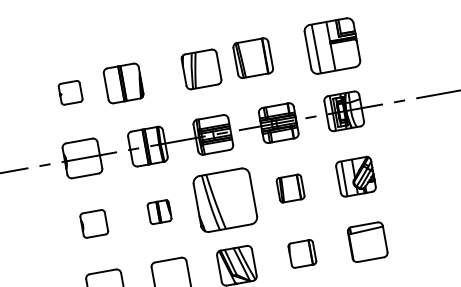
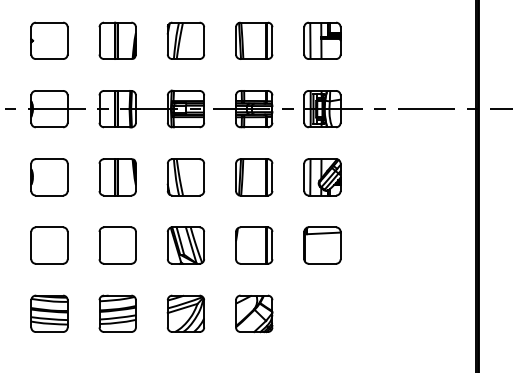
part: (332, 45) -> (322, 40), size x0.71
part: (253, 57) -> (254, 40), moved
part: (123, 83) -> (117, 40), moved
part: (70, 92) -> (49, 40), size x1.67
part: (290, 188) -> (254, 177), size x1.43
part: (224, 200) -> (185, 177), size x0.62
part: (159, 212) -> (117, 177), size x1.67
part: (94, 224) -> (49, 177), size x1.43
part: (302, 253) -> (254, 245), size x1.43

